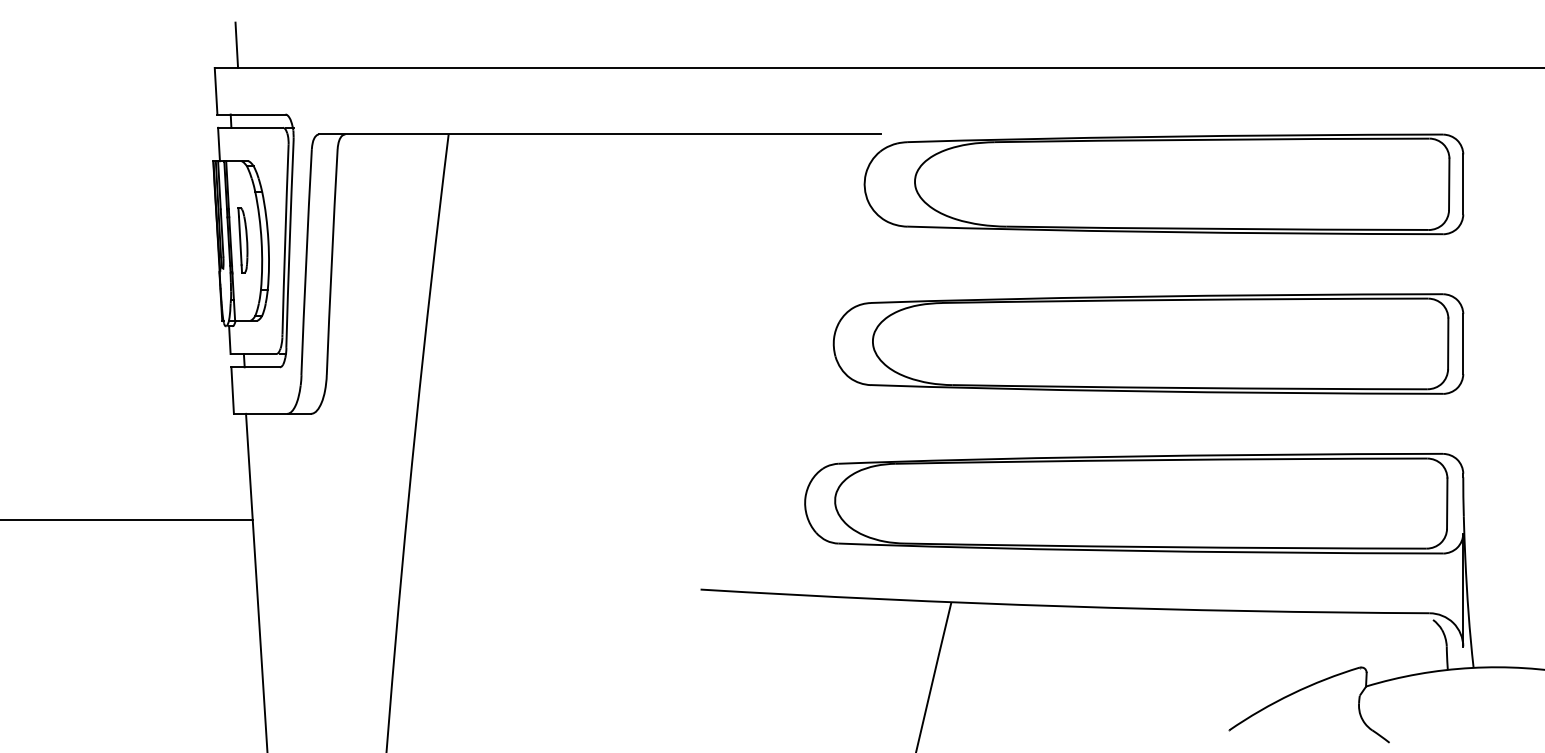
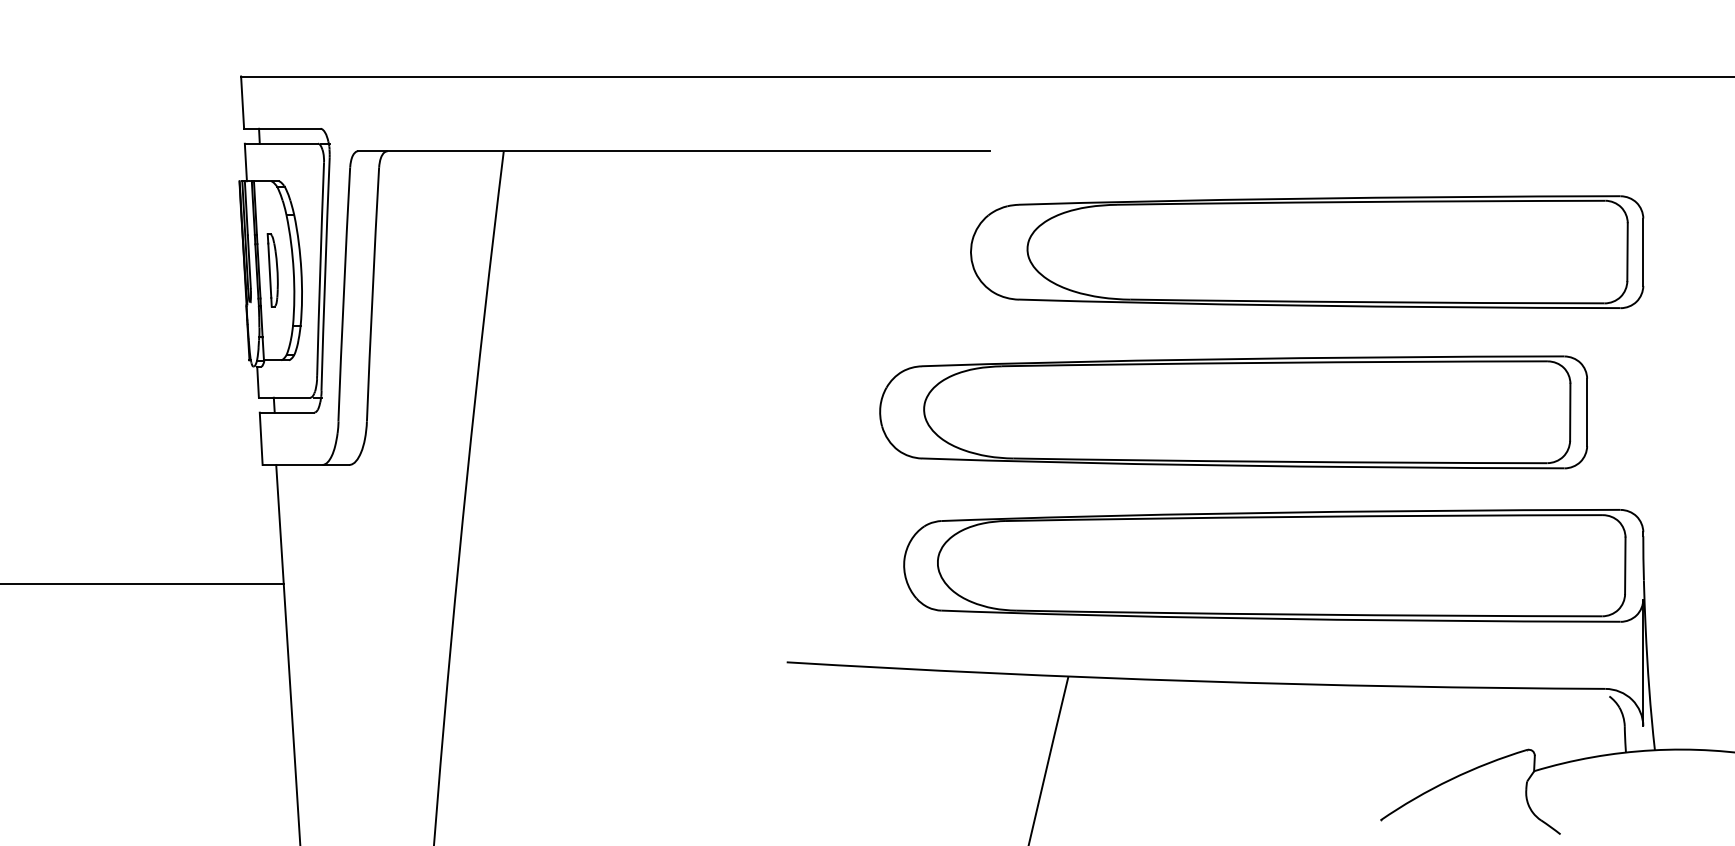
line: (236, 44) -> (265, 50), removed
part: (1163, 184) -> (1306, 252), moved
part: (1148, 343) -> (1233, 411), moved

